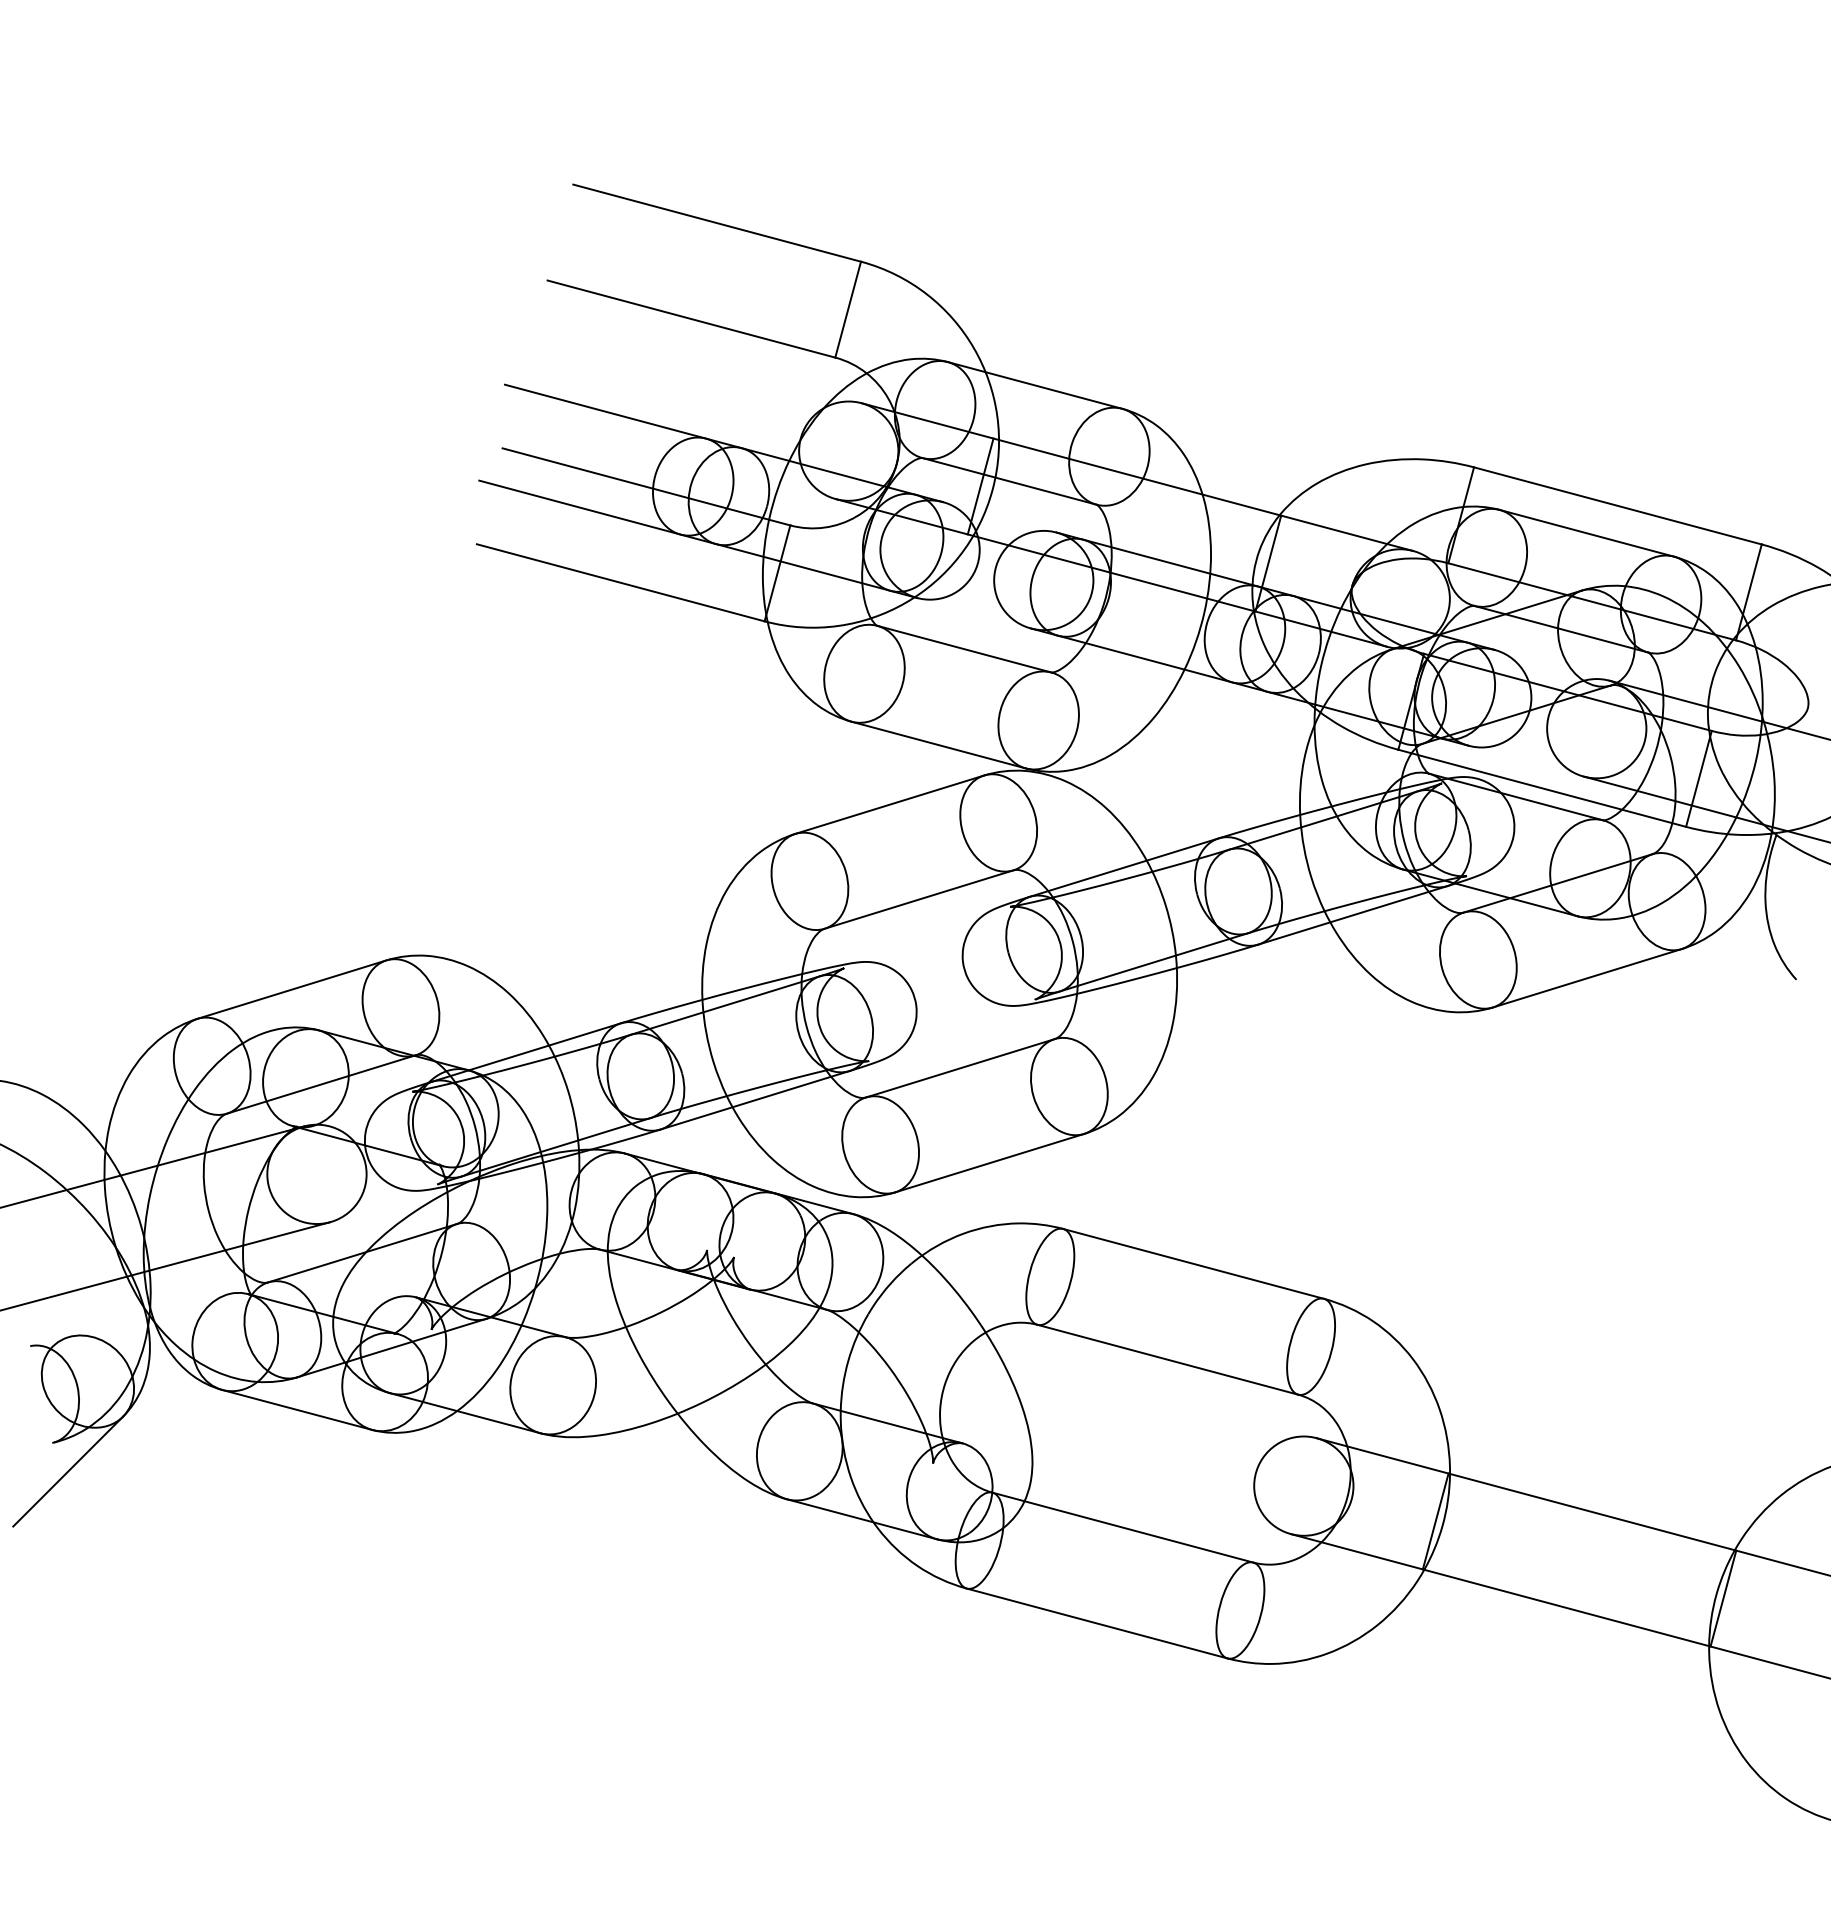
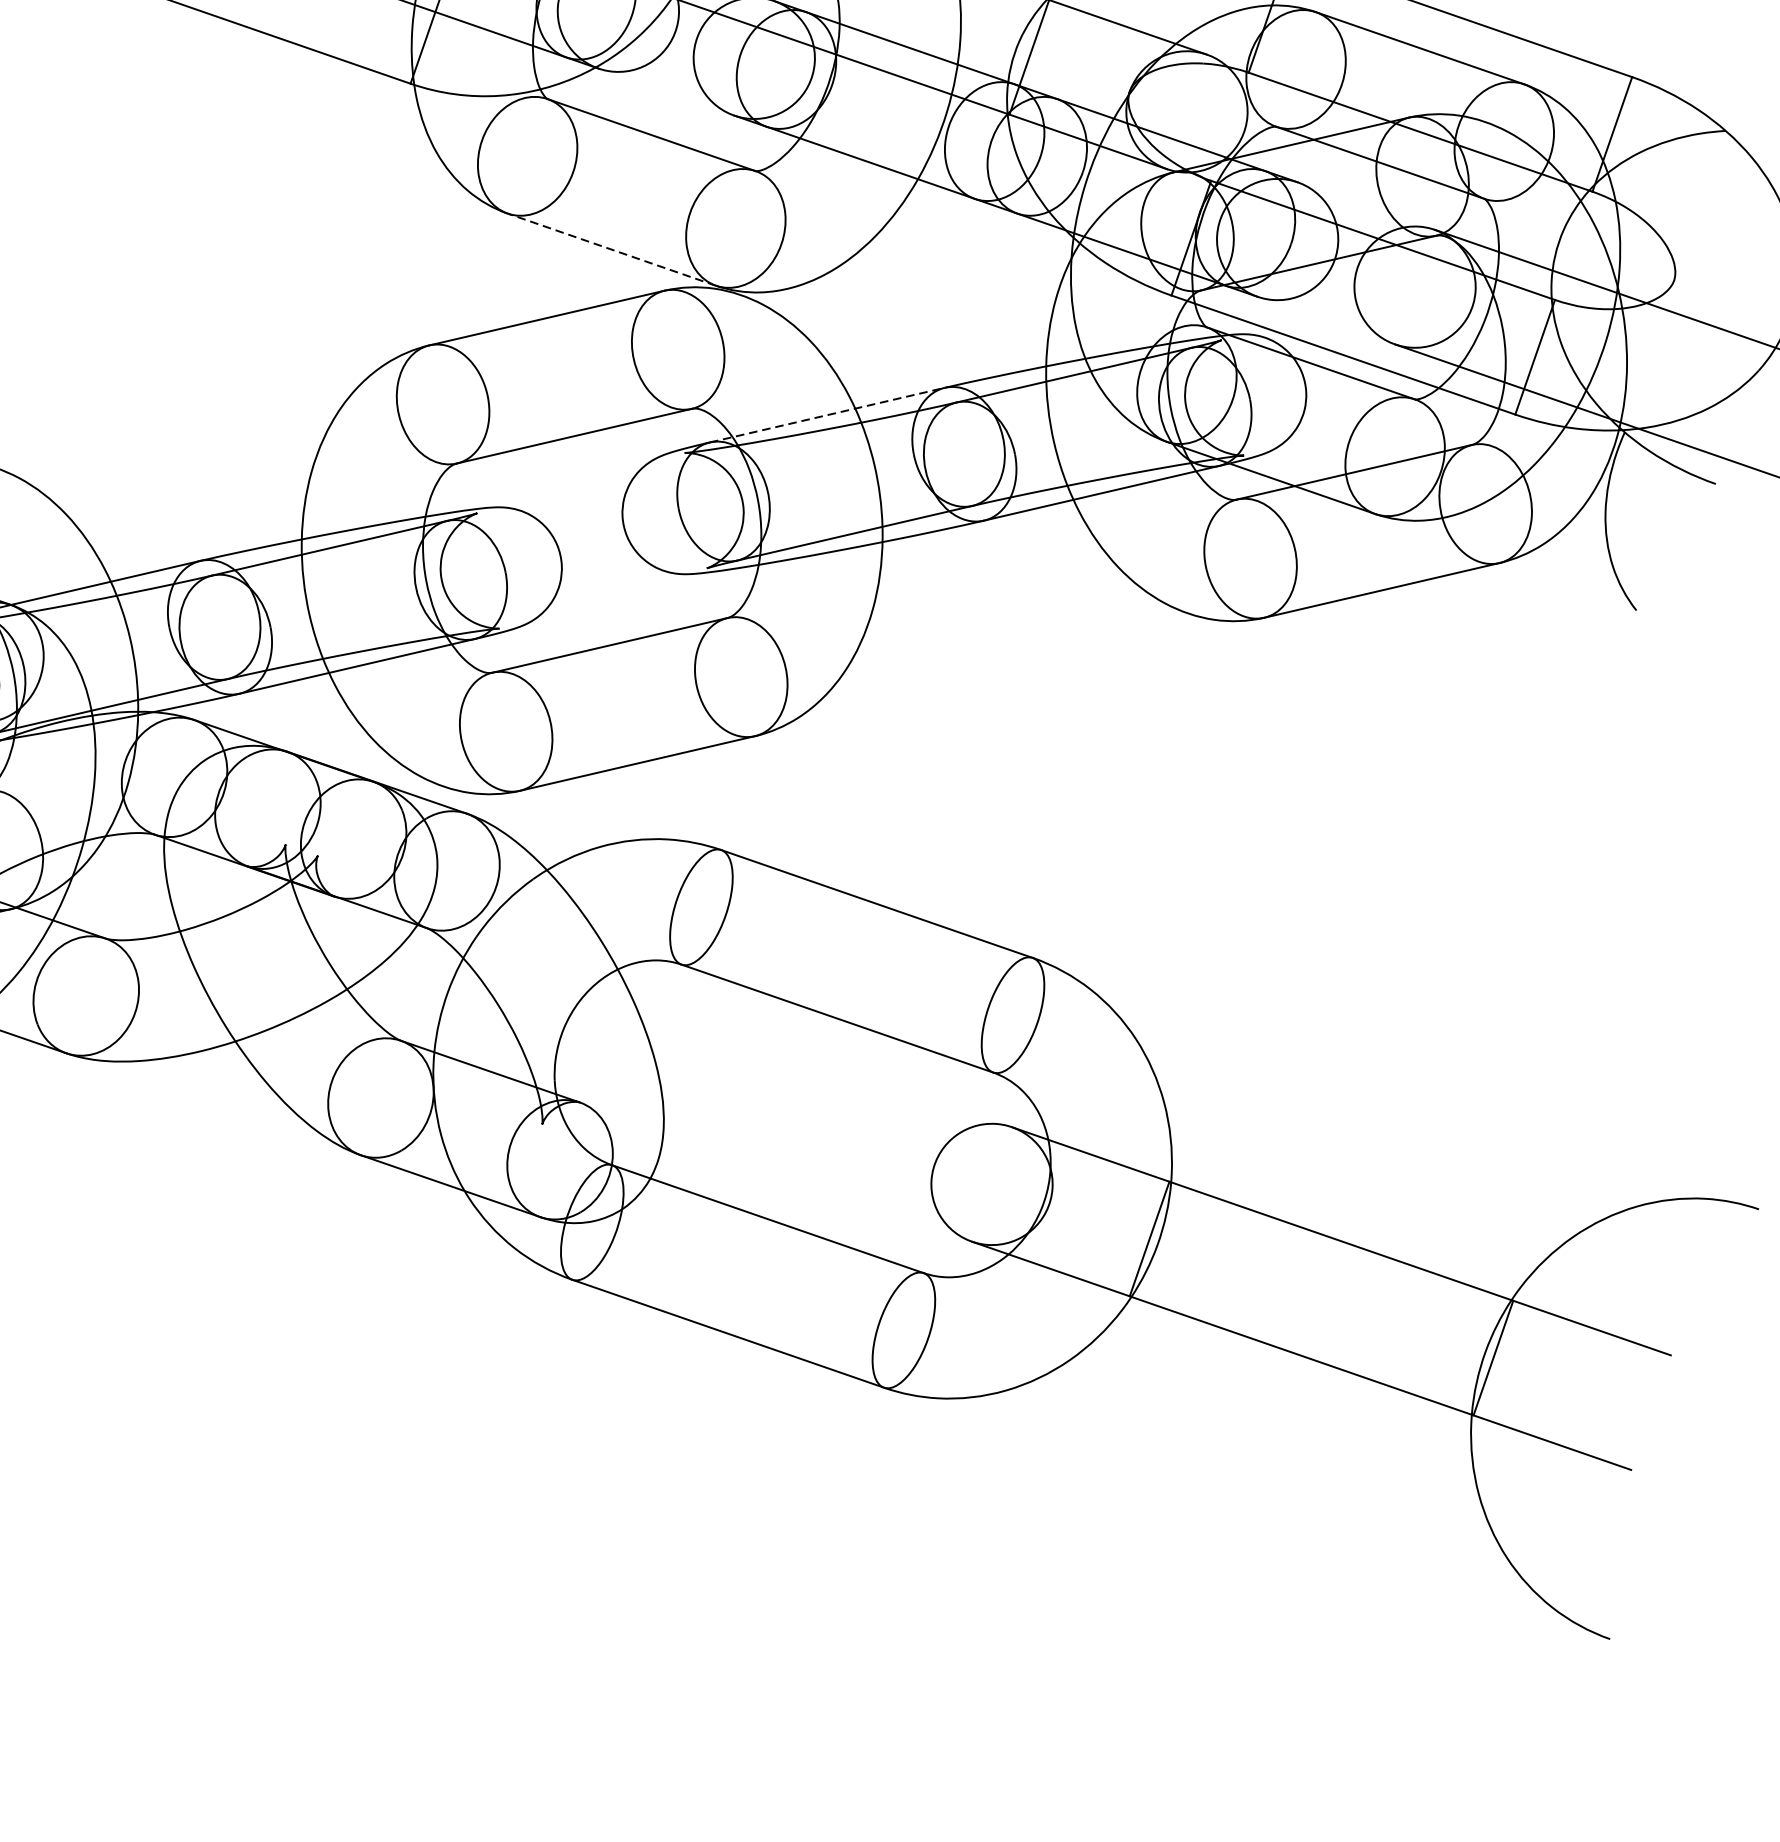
line: (938, 744) -> (611, 248), solid -> dashed
line: (1124, 867) -> (827, 415), solid -> dashed

